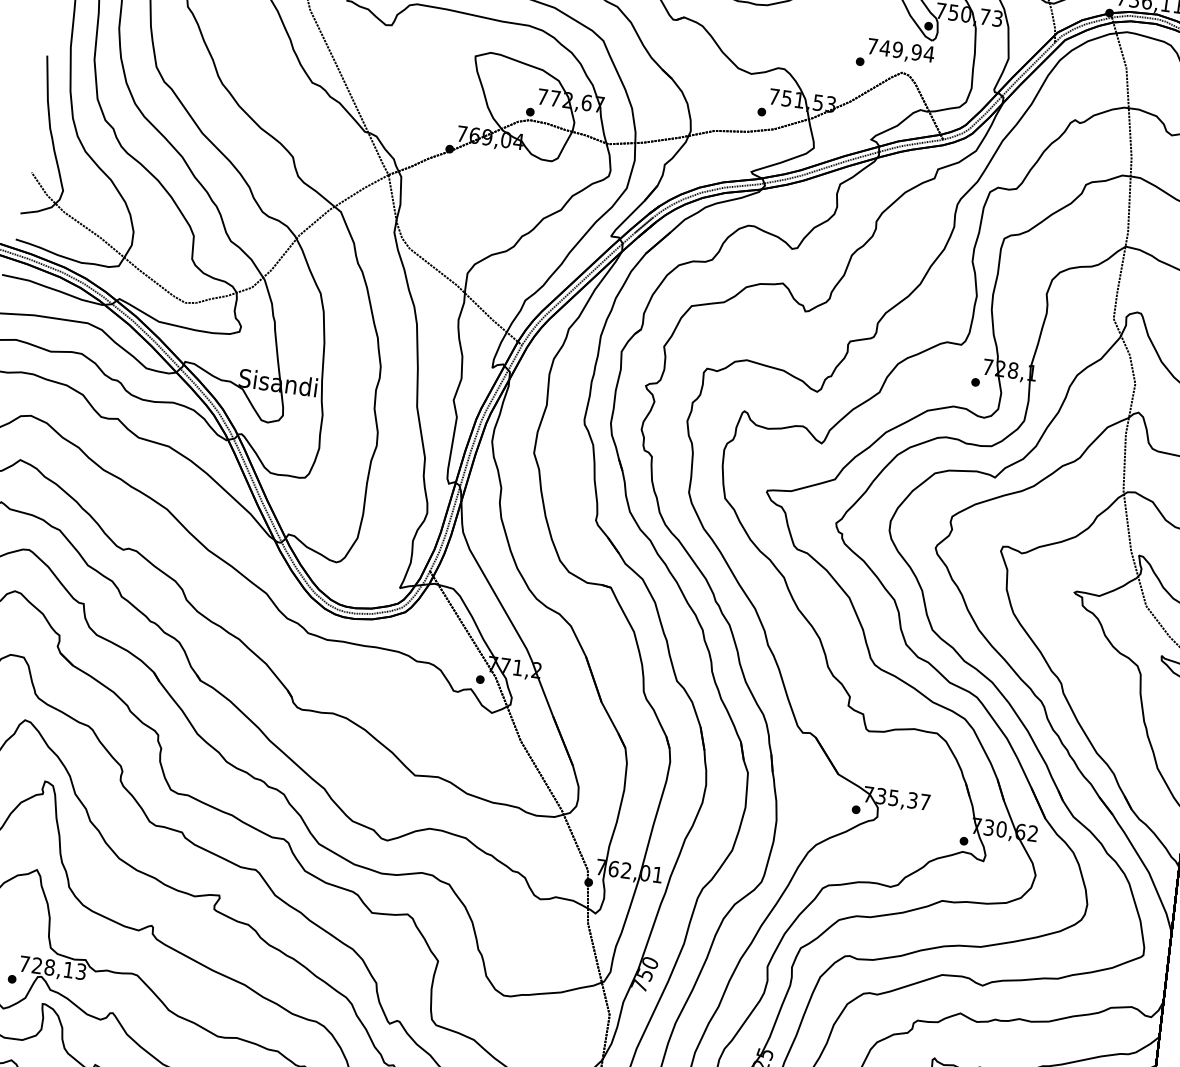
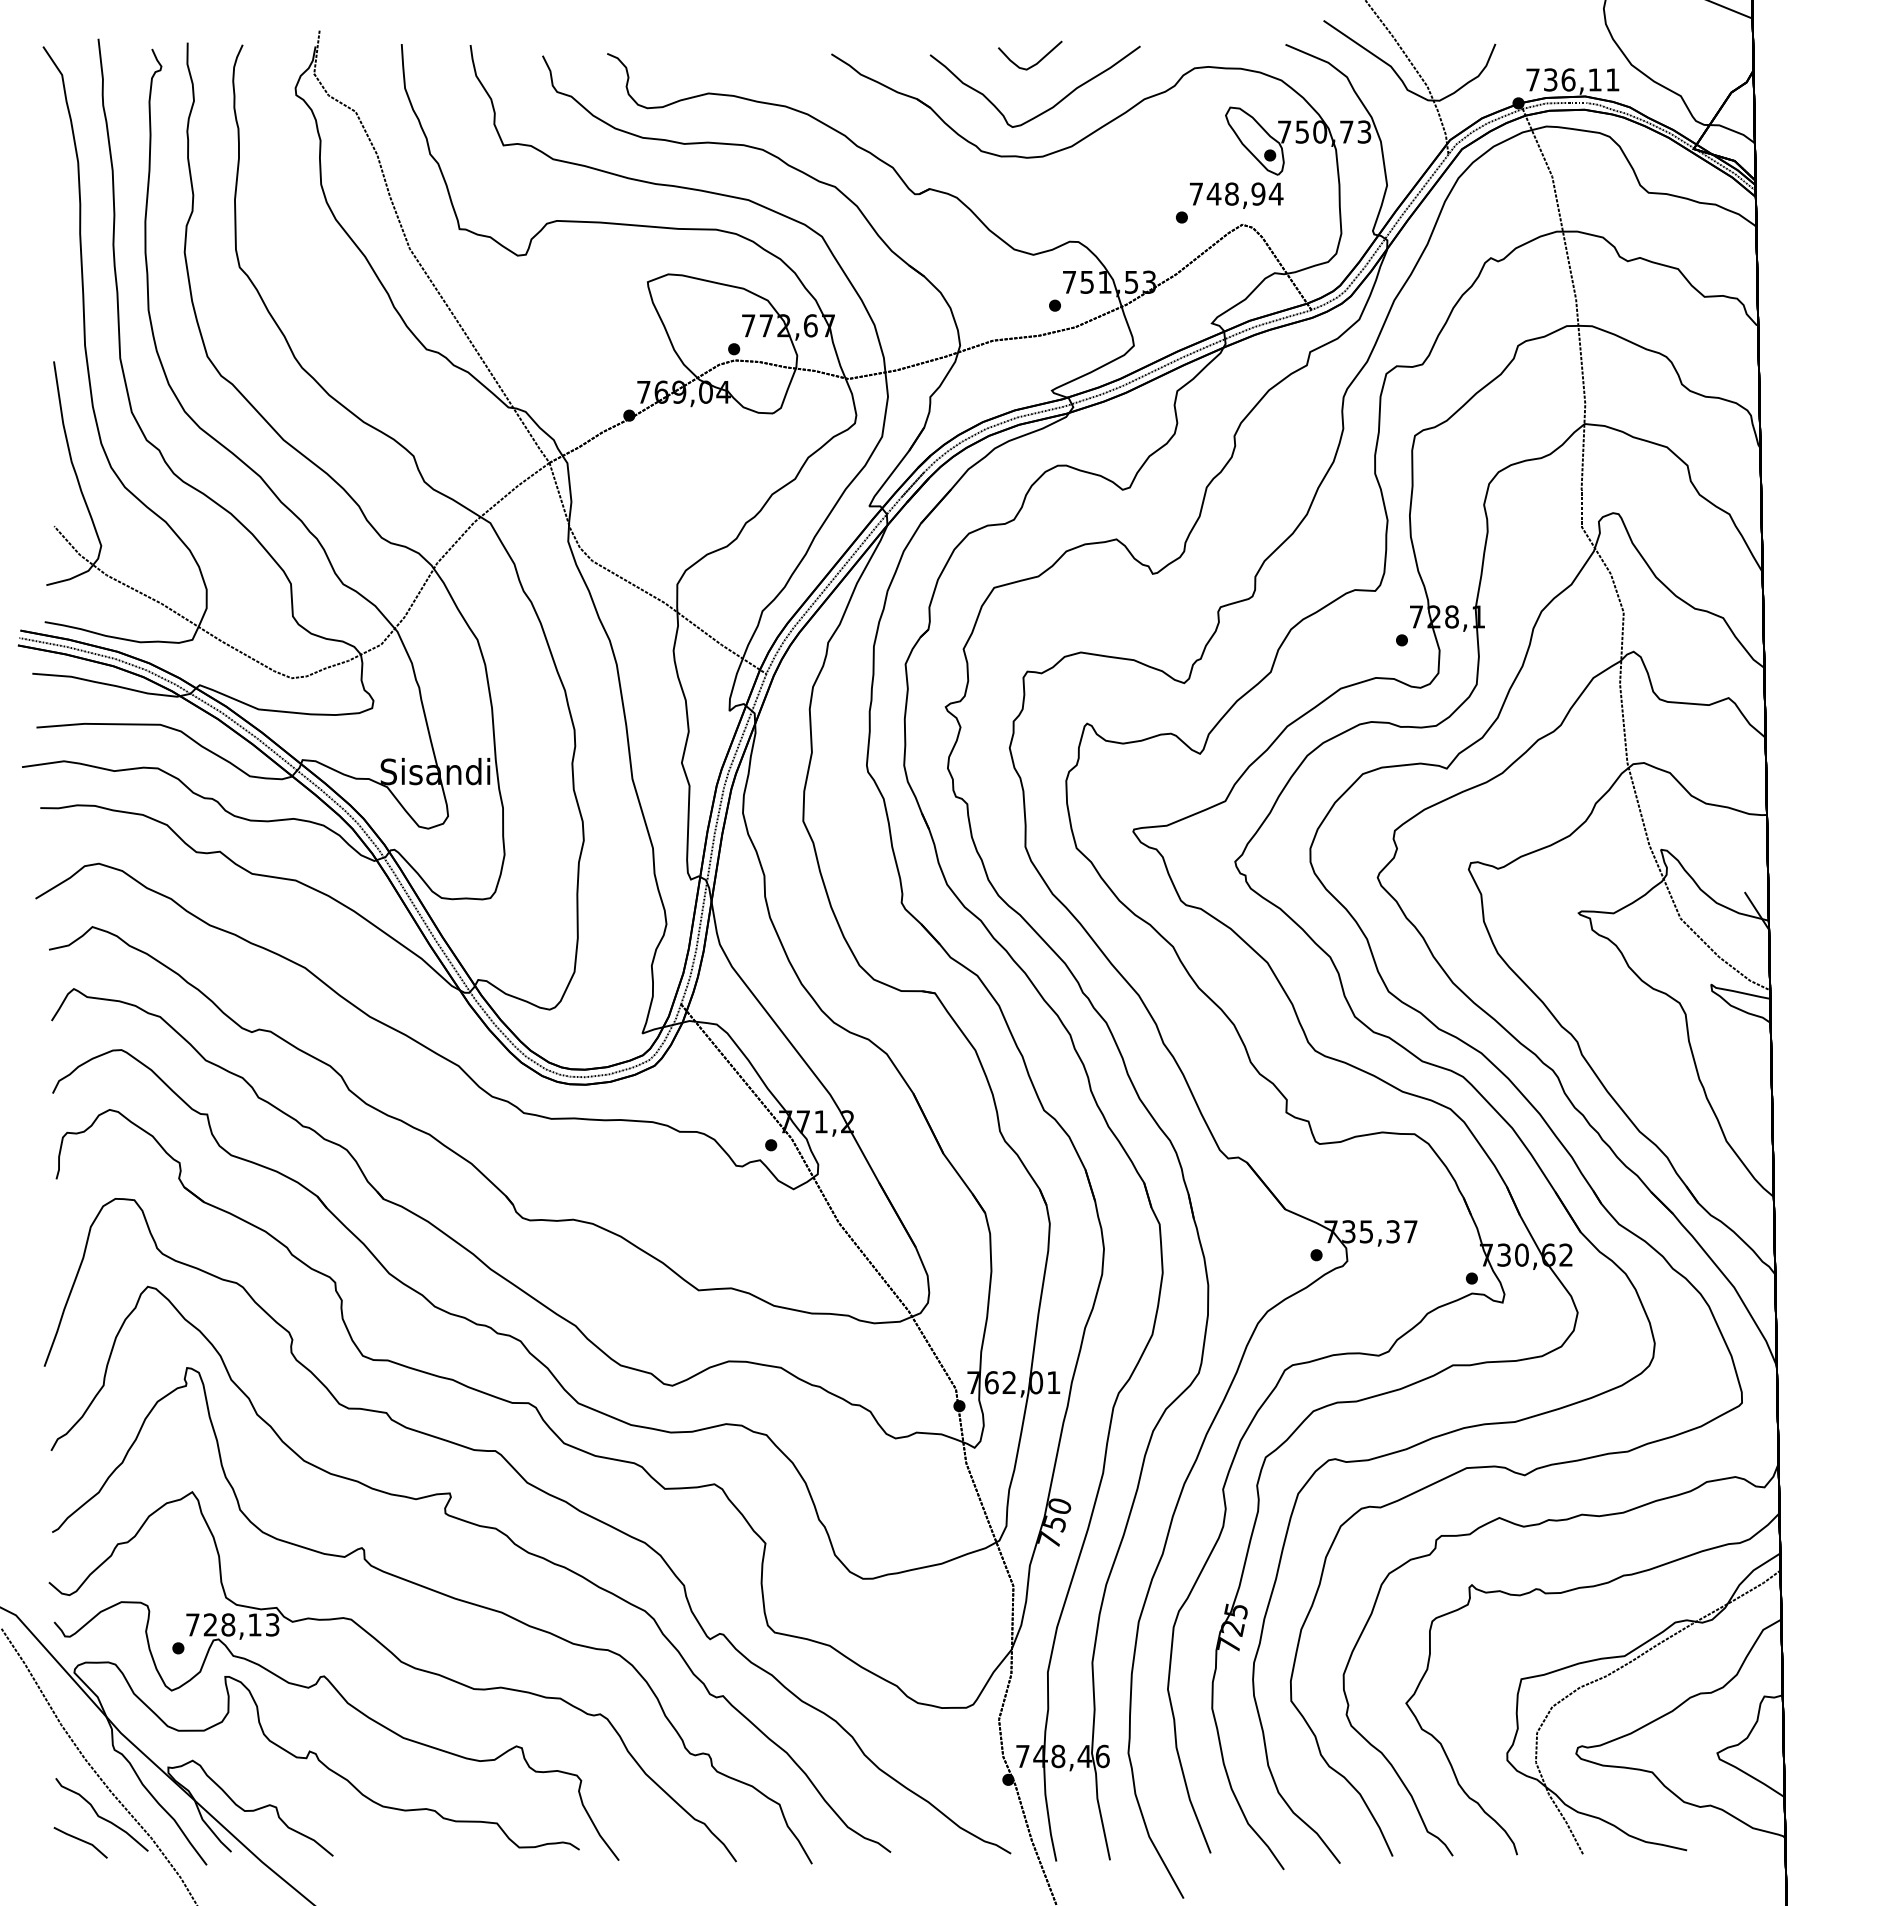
text: (897, 49) -> (1231, 193), 749,94 -> 748,94

